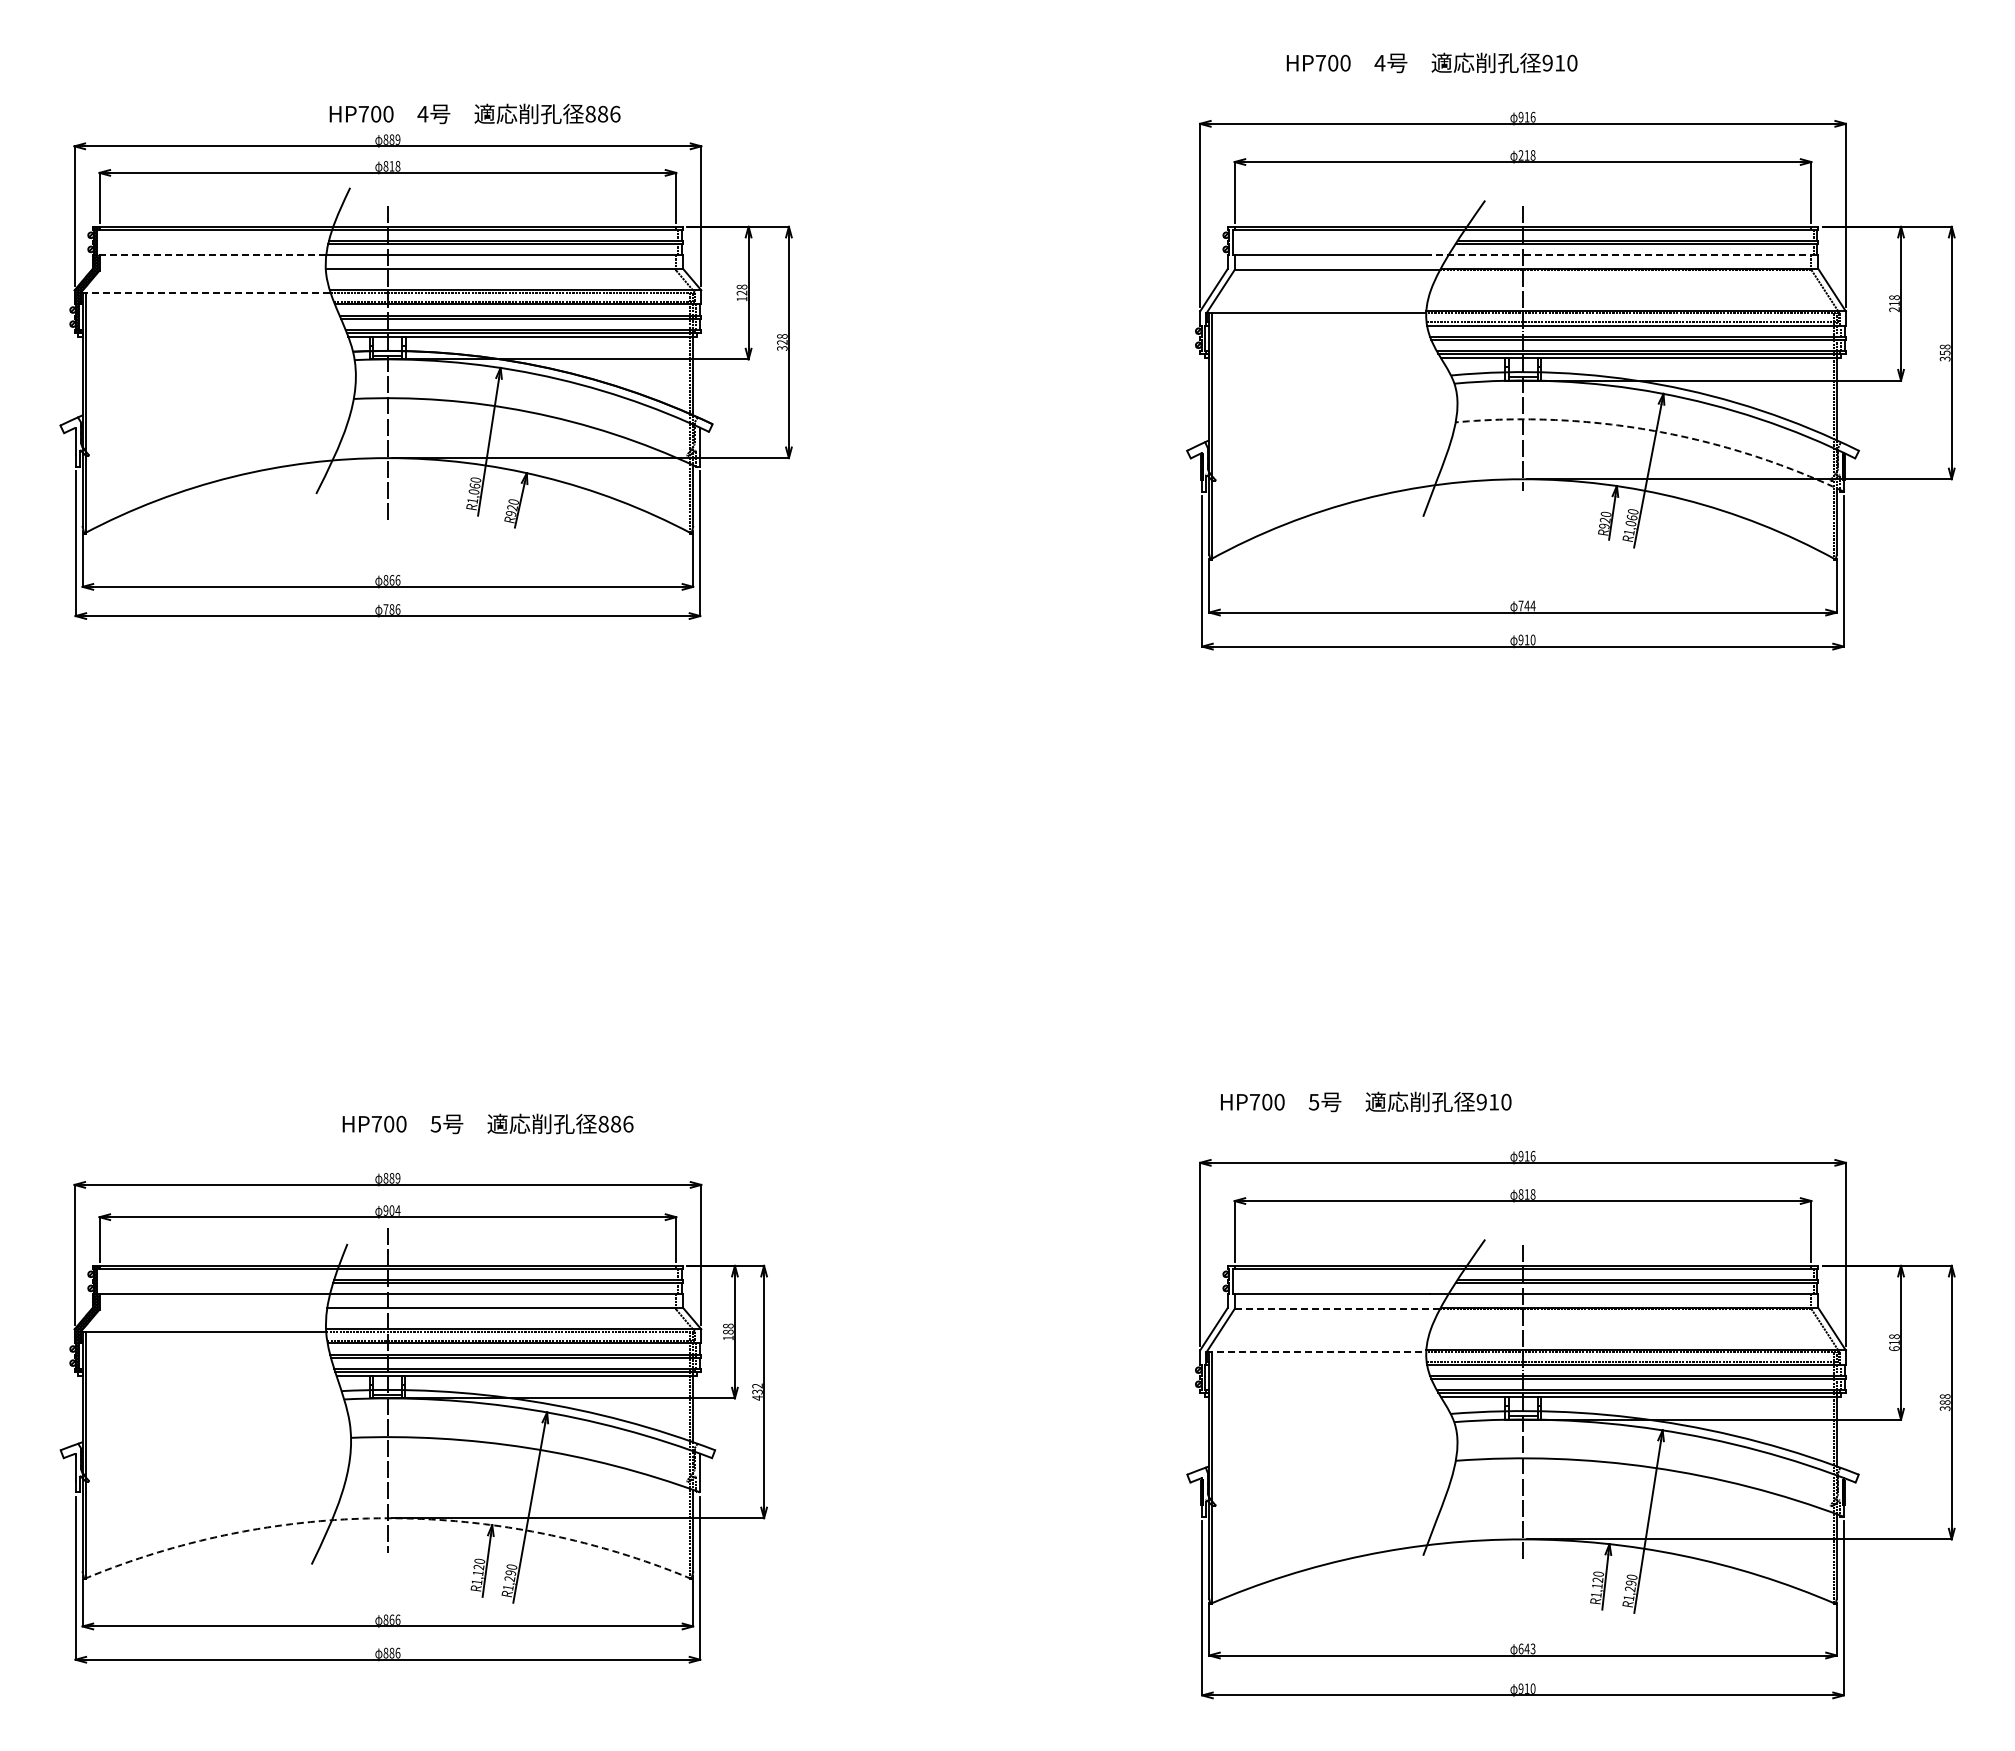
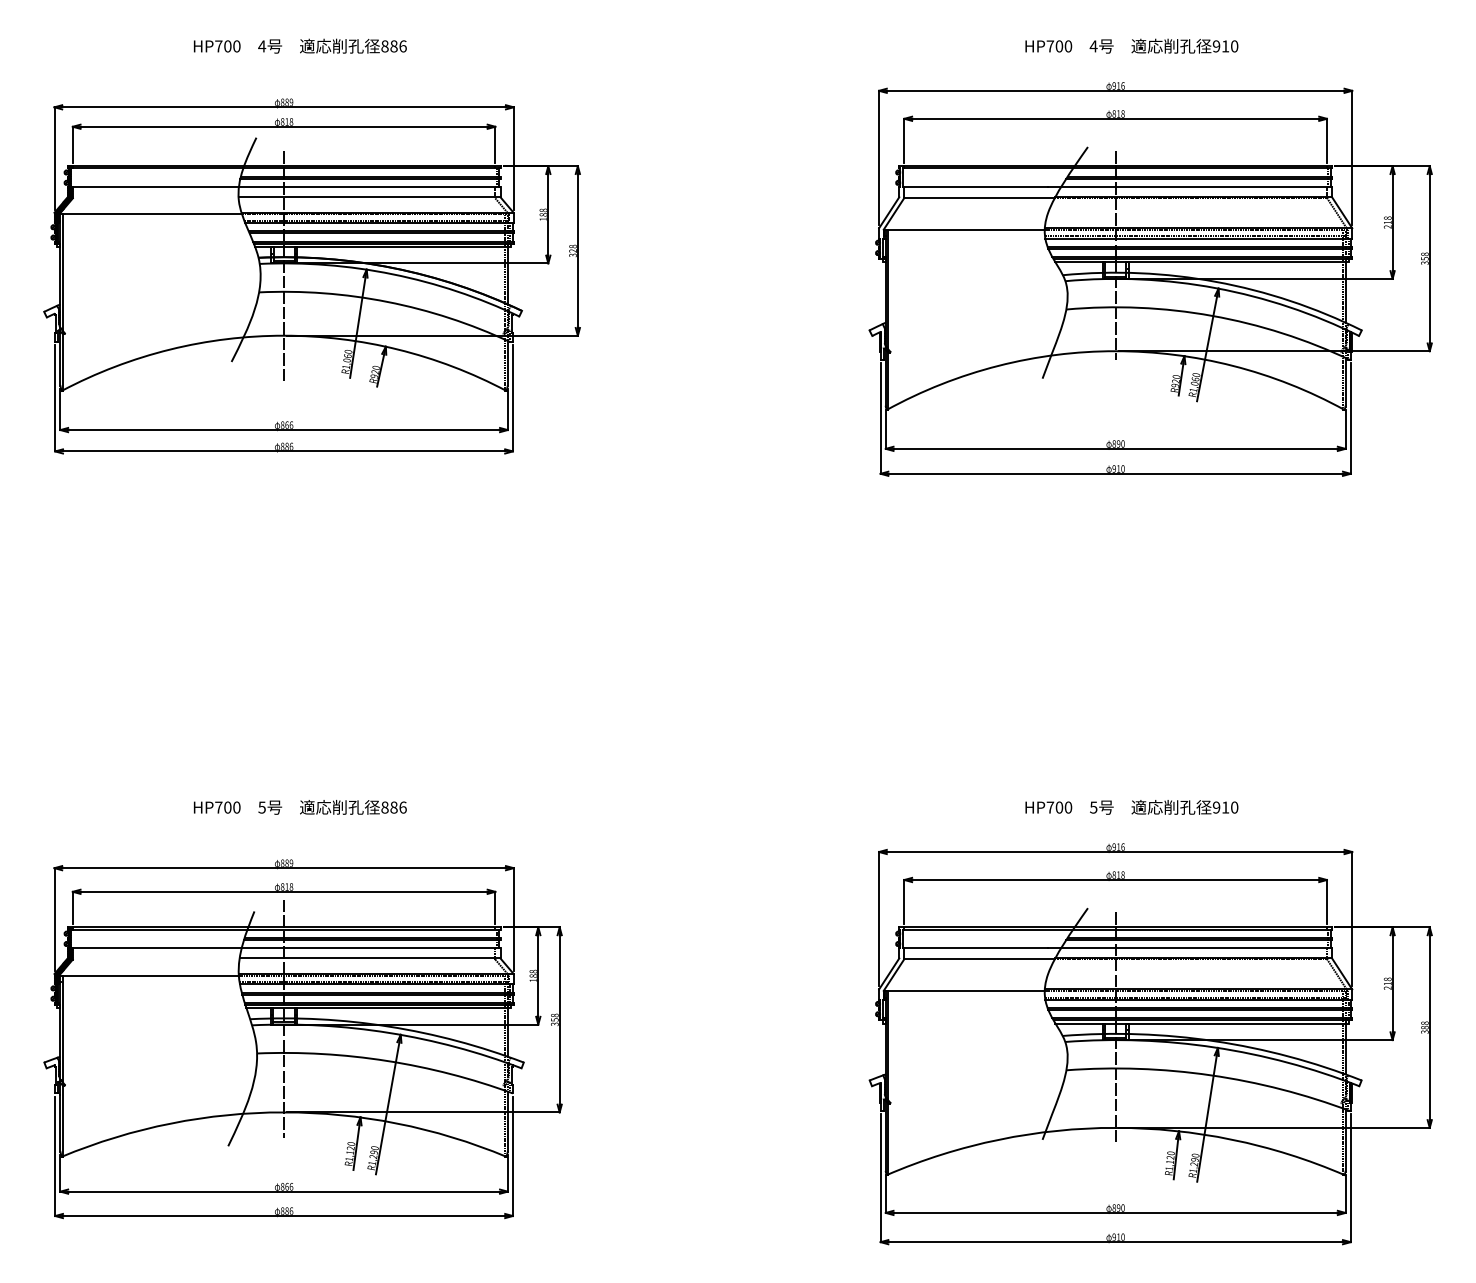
text: (1431, 62) -> (1131, 45), moved
text: (474, 113) -> (299, 45), moved
text: (1520, 155) -> (1113, 114), 218 -> 818
line: (211, 255) -> (154, 187), dashed -> solid
line: (1623, 255) -> (1189, 187), dashed -> solid
line: (206, 292) -> (151, 214), dashed -> solid
text: (742, 292) -> (543, 214), 128 -> 188
arc: (1654, 430) -> (1211, 315), dashed -> solid
text: (1526, 605) -> (1118, 443), 744 -> 890
text: (385, 609) -> (282, 446), 786 -> 886
text: (1366, 1101) -> (1132, 807), moved
text: (487, 1123) -> (299, 807), moved
text: (391, 1210) -> (286, 886), 904 -> 818
line: (1337, 1308) -> (979, 958), dashed -> solid
text: (1894, 1348) -> (1387, 988), 618 -> 218
line: (1316, 1352) -> (964, 990), dashed -> solid
text: (757, 1391) -> (554, 1019), 432 -> 358
arc: (387, 1518) -> (283, 1112), dashed -> solid
text: (1526, 1648) -> (1118, 1207), 643 -> 890

